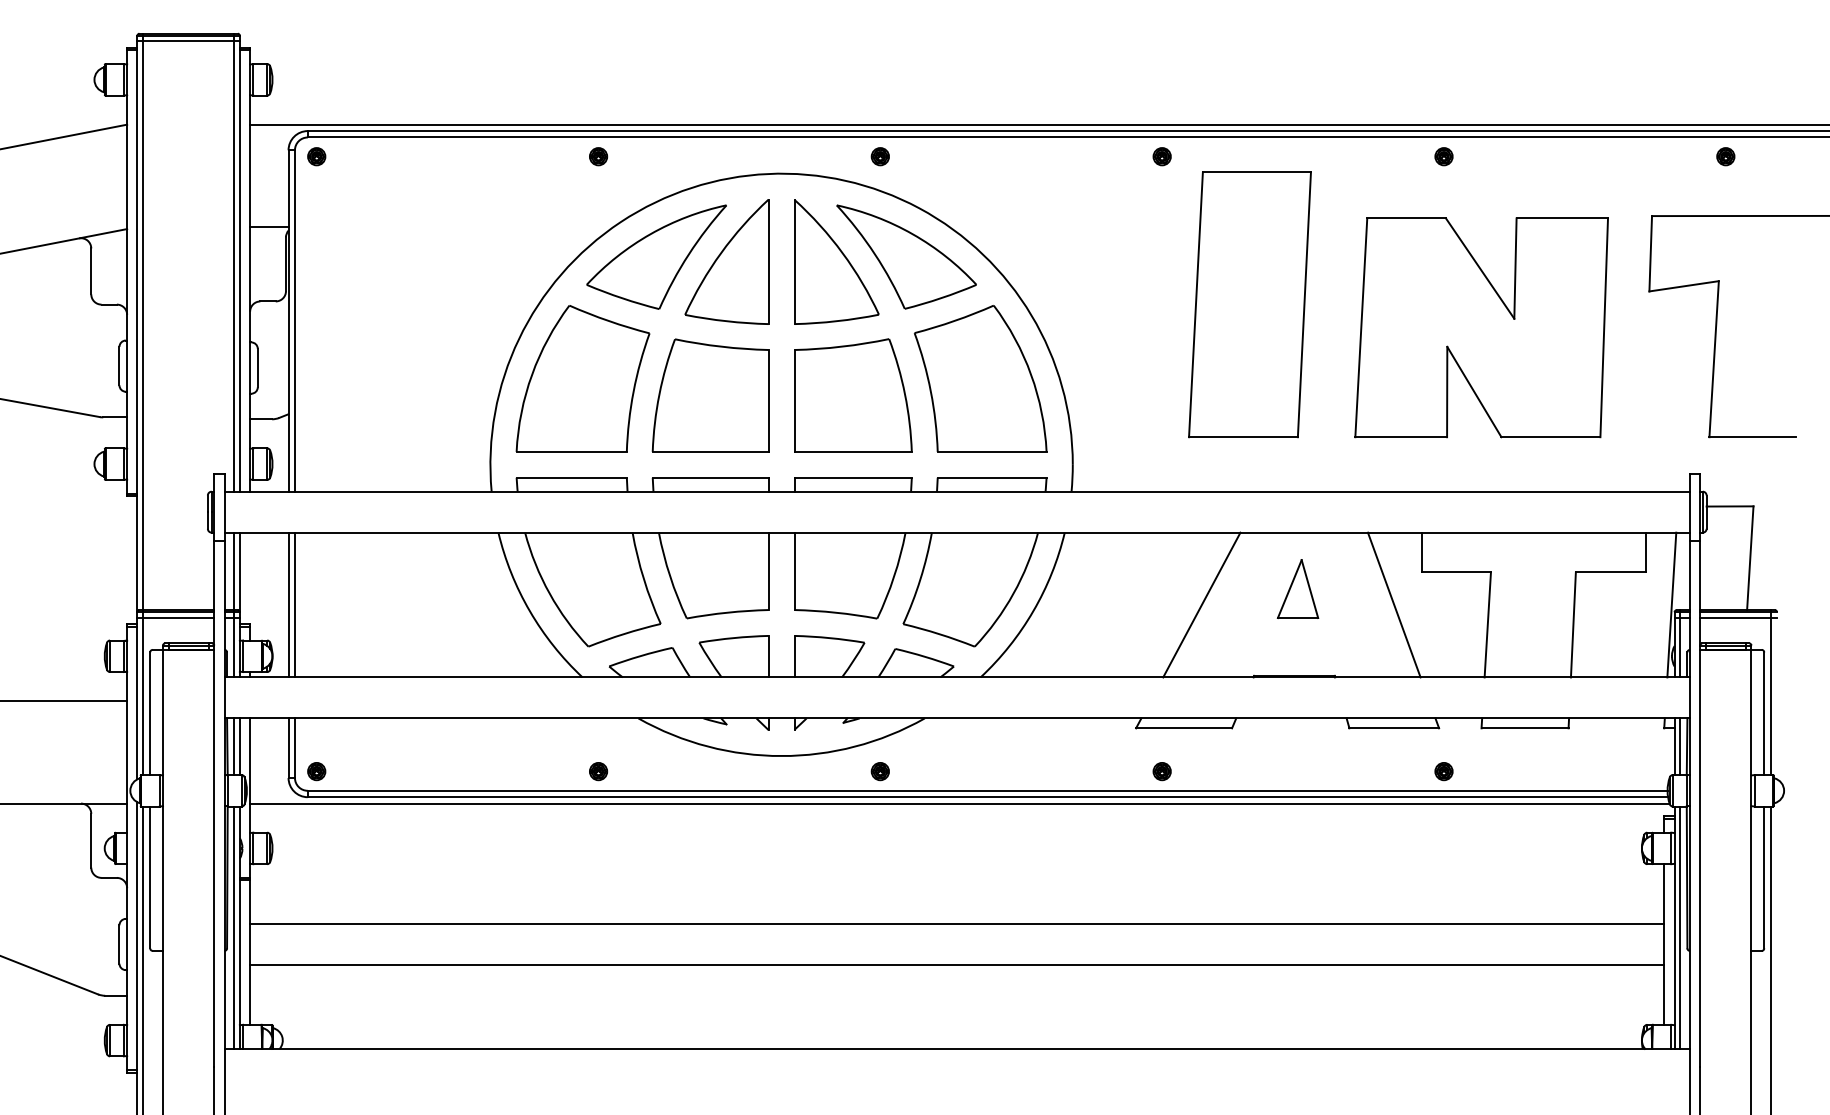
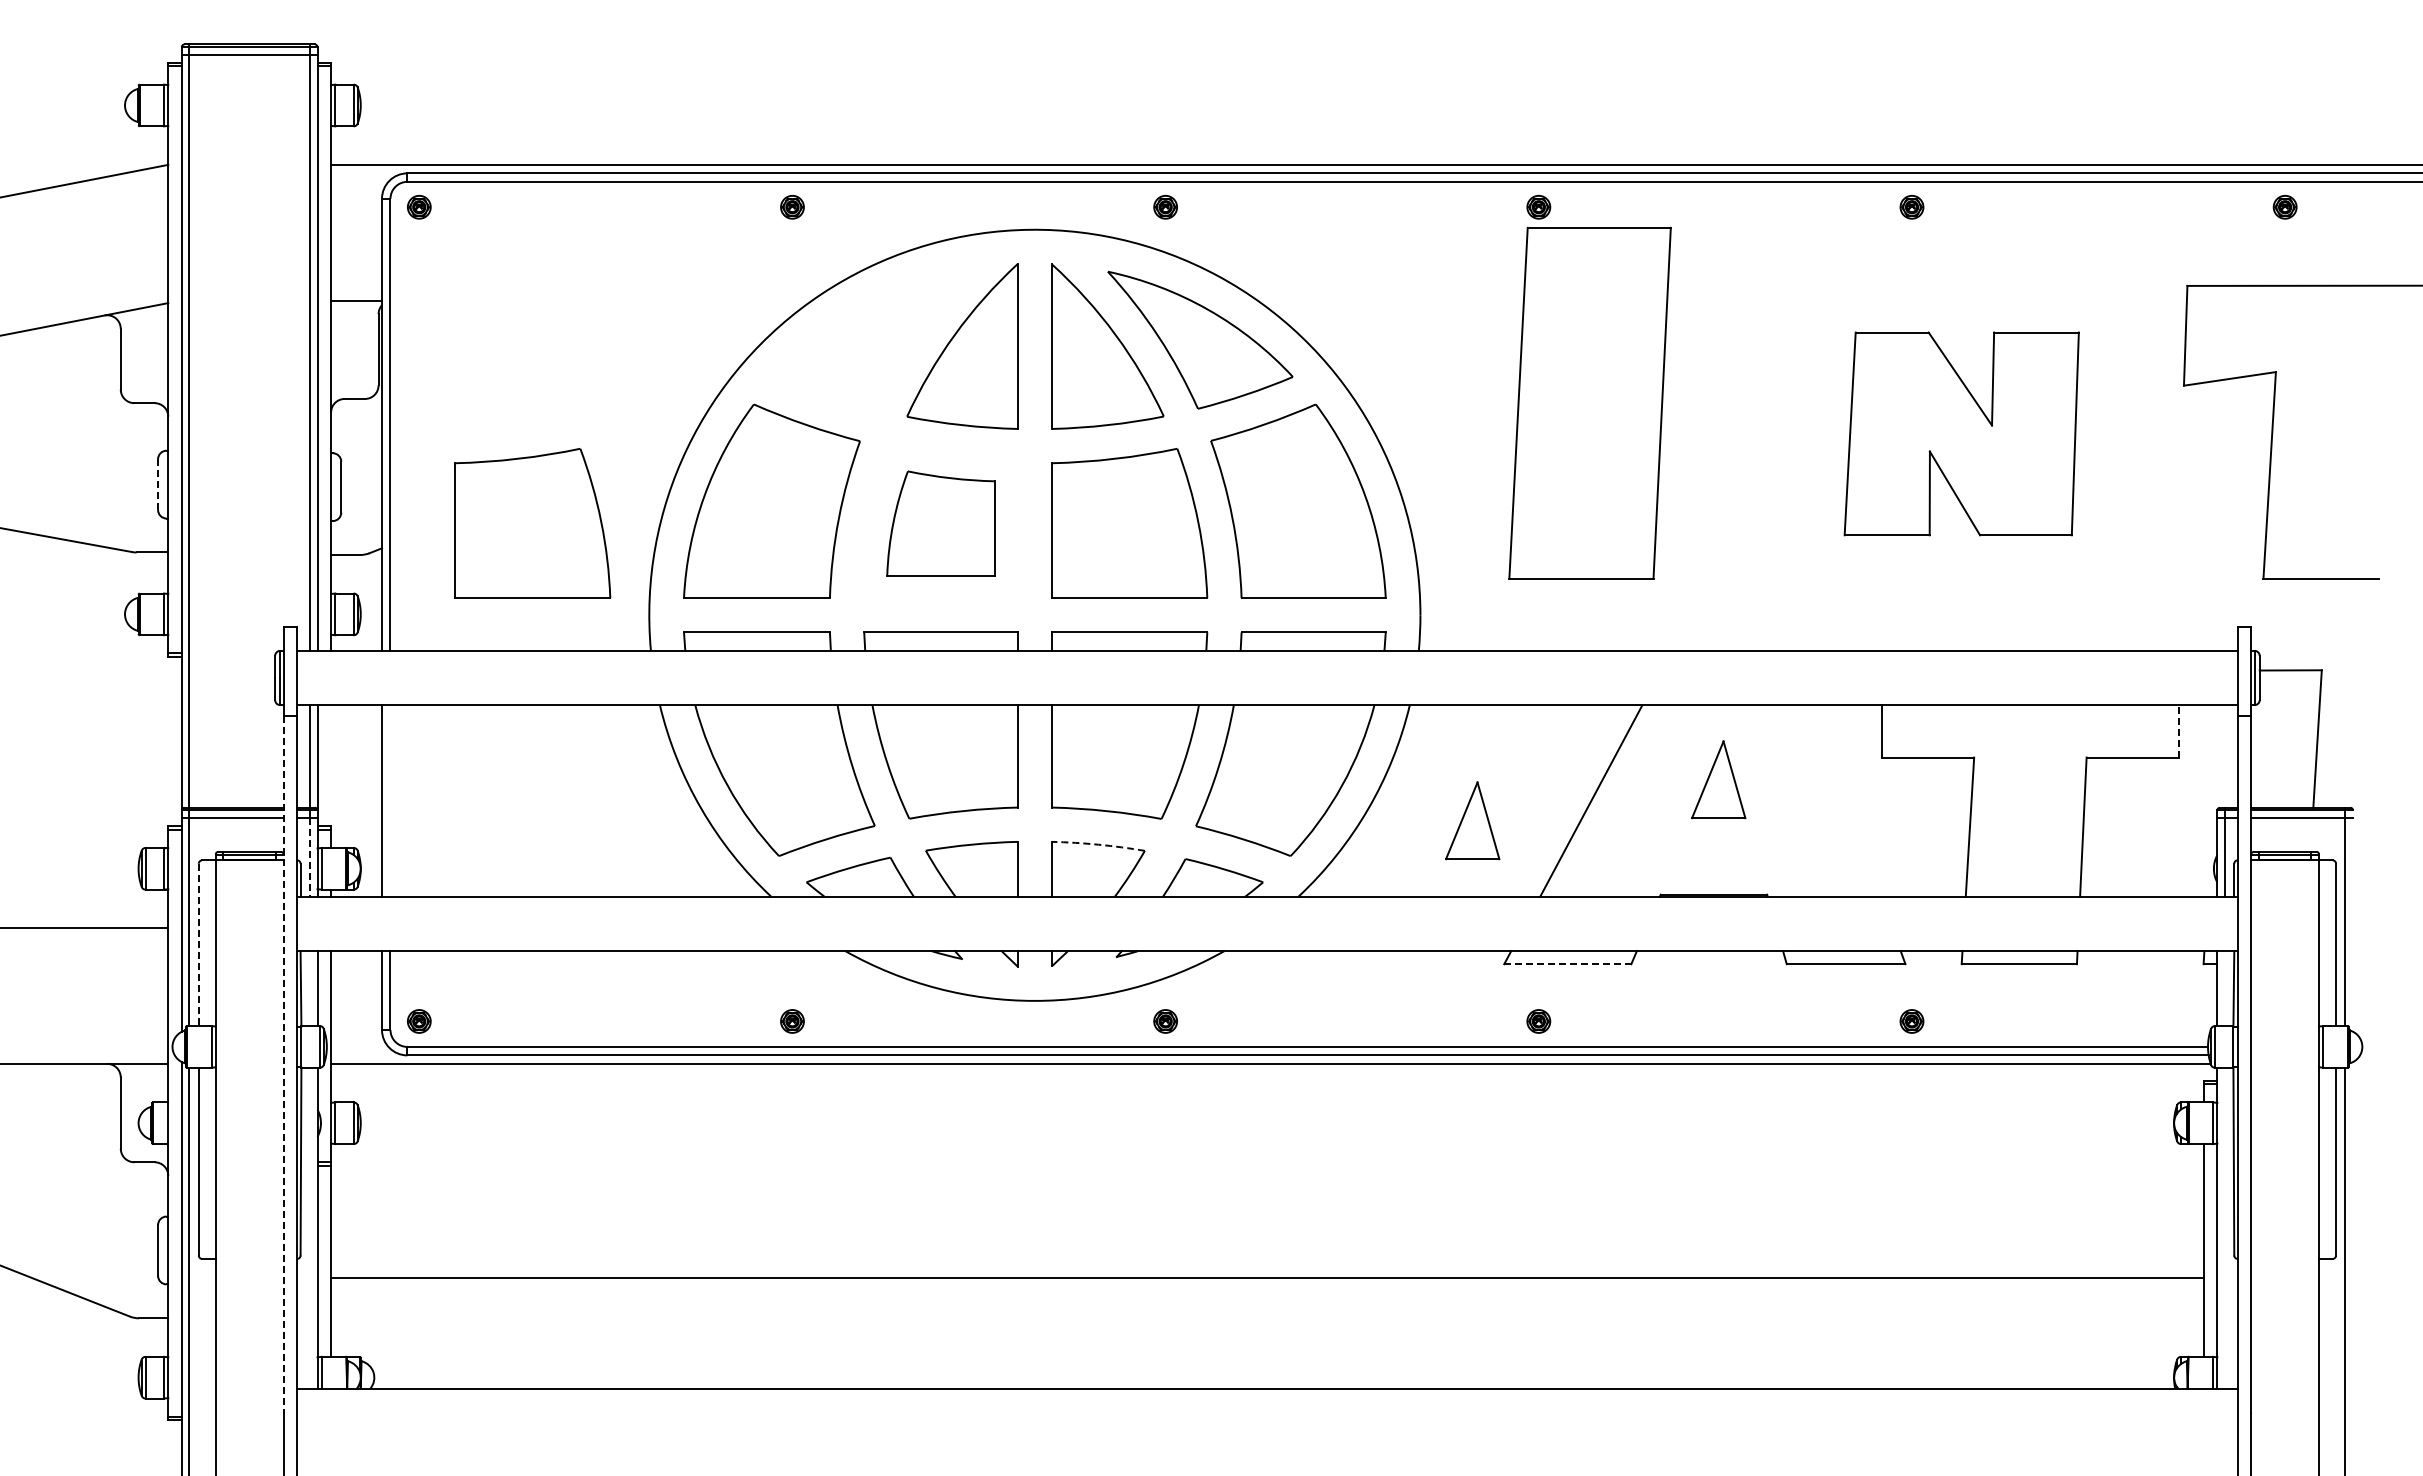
part: (656, 256) -> (869, 339), removed
part: (1249, 304) -> (1589, 402), moved
part: (1481, 327) -> (1961, 433), size x0.7
line: (119, 366) -> (158, 485), solid -> dashed
part: (402, 395) -> (532, 523), added
part: (710, 395) -> (940, 523), size x0.7
line: (1646, 551) -> (2179, 730), solid -> dashed
line: (294, 604) -> (390, 800), removed
line: (1393, 604) -> (1845, 800), removed
line: (1671, 604) -> (2213, 800), removed
part: (1112, 619) -> (1472, 820), added
arc: (829, 637) -> (1098, 844), solid -> dashed
line: (233, 647) -> (309, 857), solid -> dashed
line: (149, 714) -> (198, 945), solid -> dashed
line: (1183, 728) -> (1567, 964), solid -> dashed
line: (233, 746) -> (309, 988), removed
line: (1680, 746) -> (2224, 988), removed
line: (214, 804) -> (283, 1065), solid -> dashed
line: (957, 924) -> (1267, 1223), removed
line: (233, 927) -> (309, 1227), removed
line: (1680, 927) -> (2224, 1227), removed

